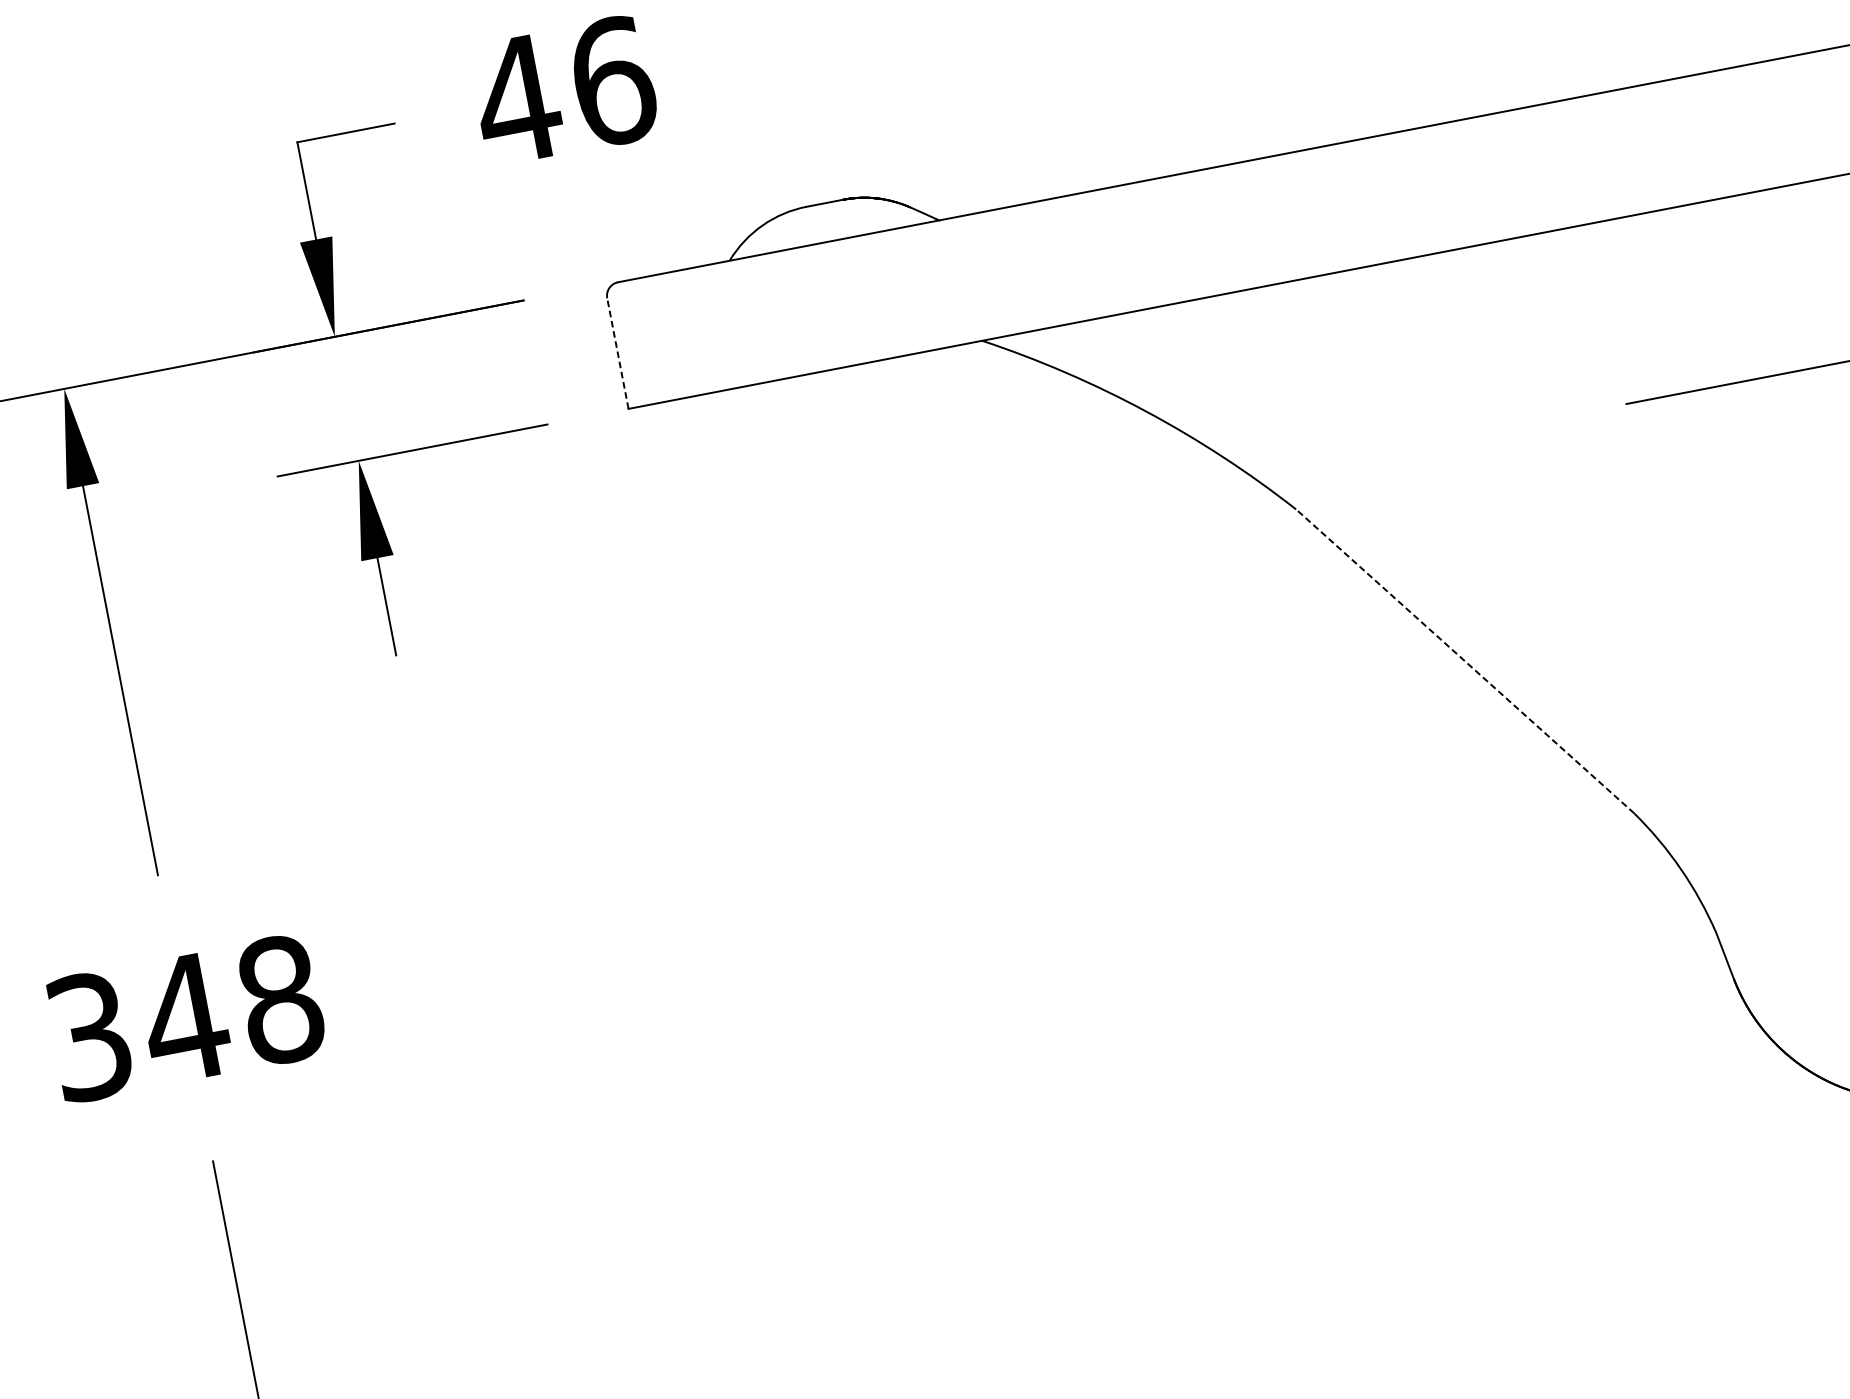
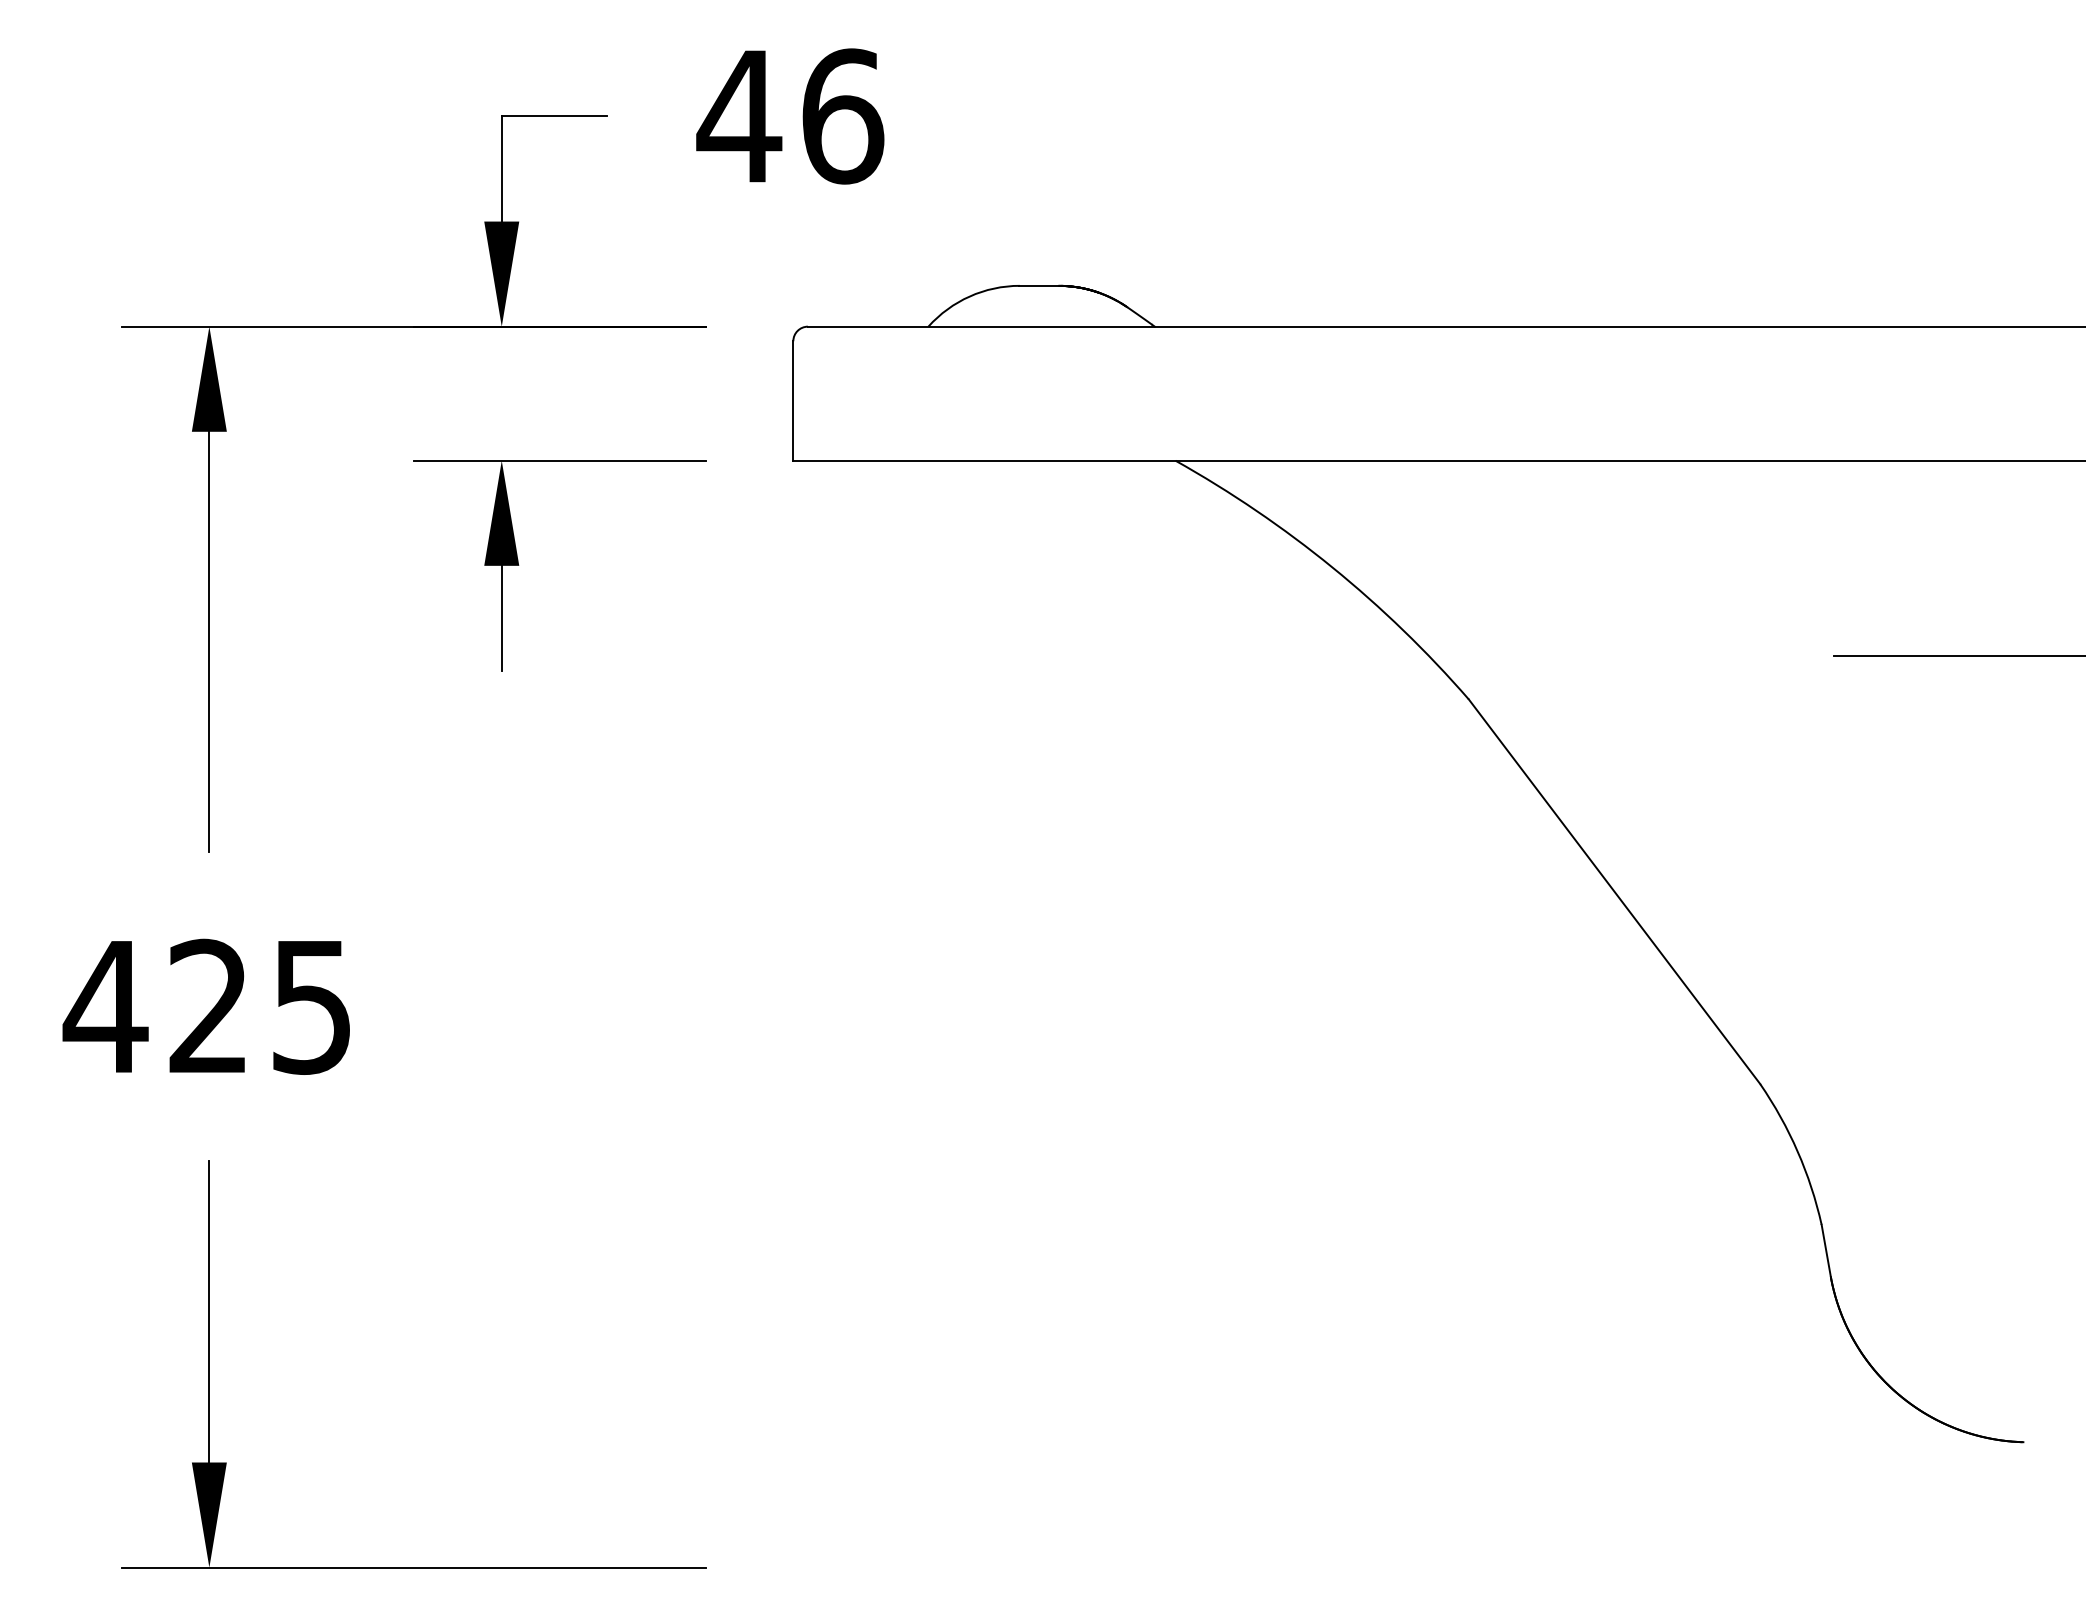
line: (617, 353) -> (793, 400), dashed -> solid
line: (1465, 661) -> (1614, 891), dashed -> solid
text: (183, 1018) -> (207, 1006), 348 -> 425

